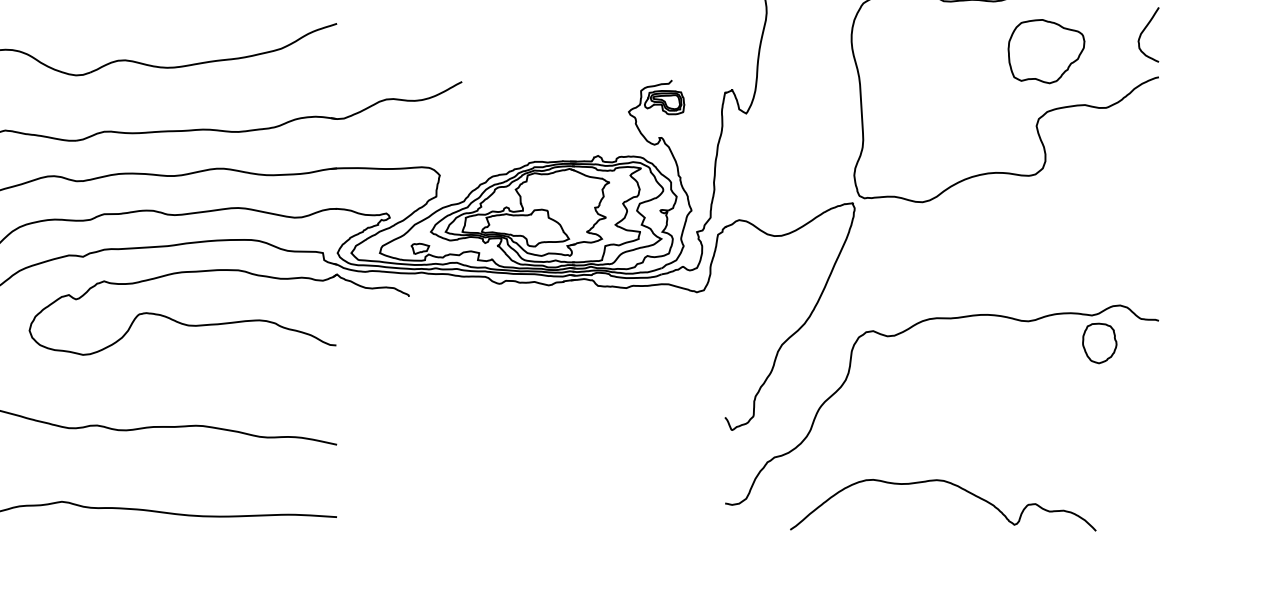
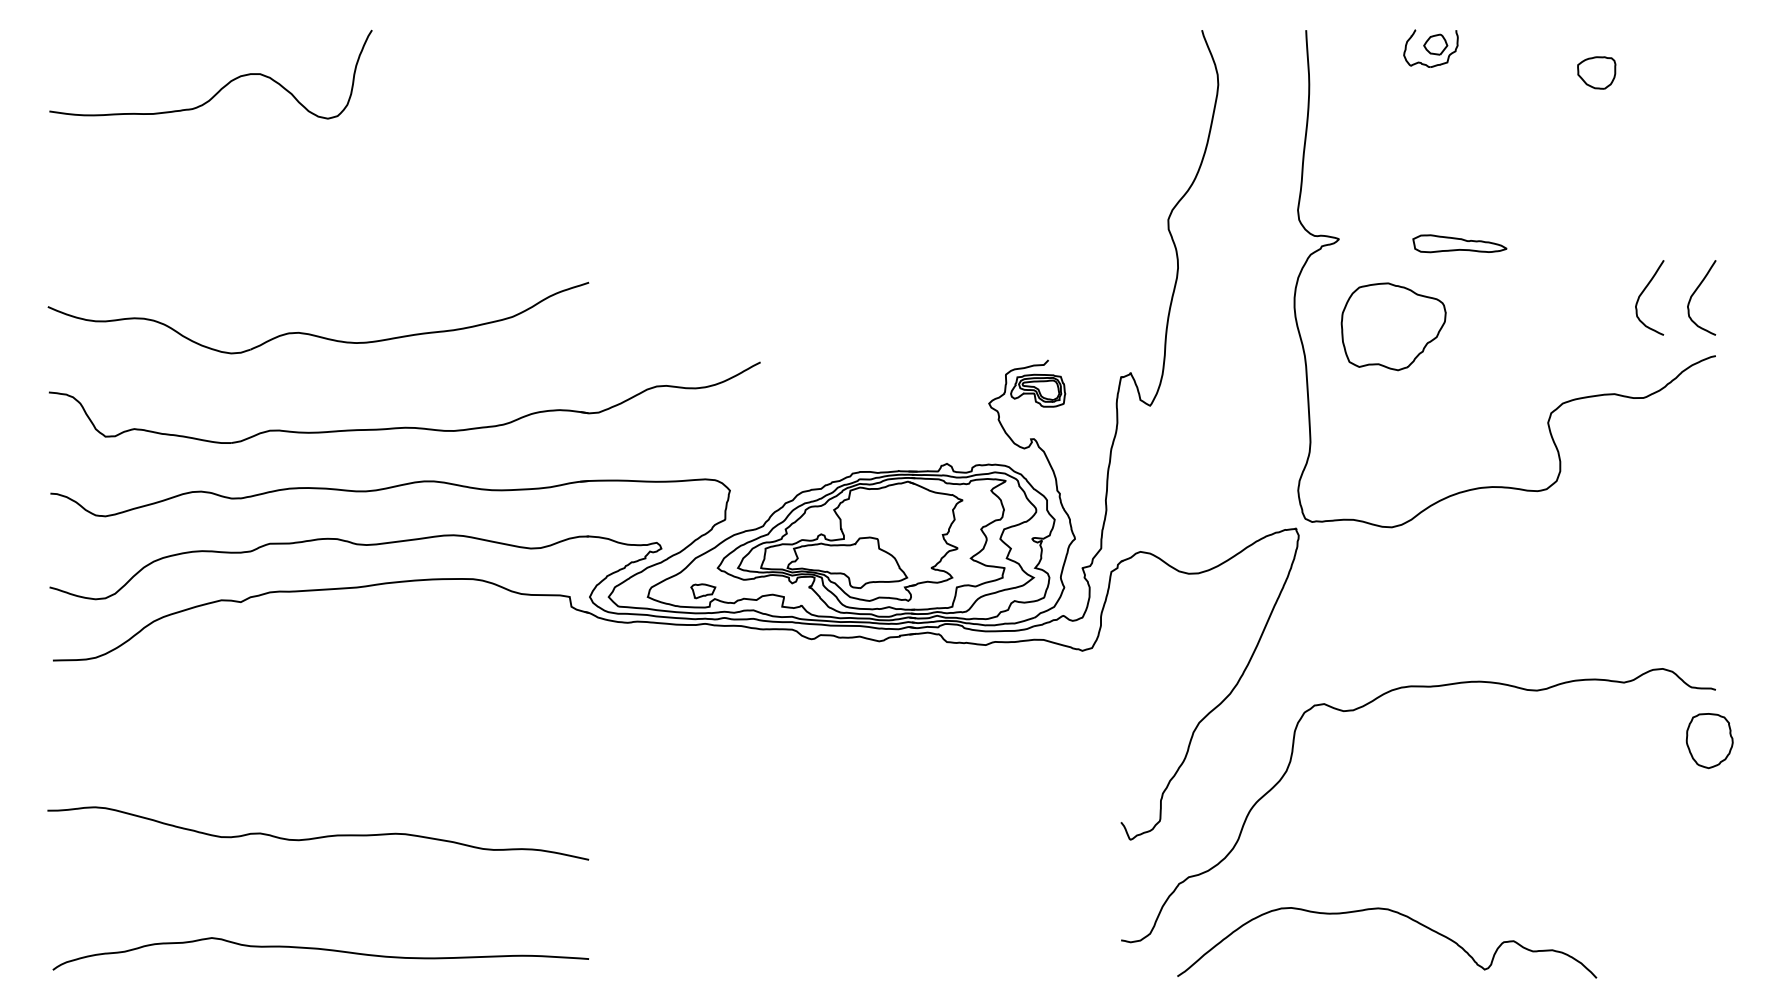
curve: (1106, 30) -> (1644, 291), added
part: (1046, 51) -> (1393, 326), moved
part: (219, 323) -> (427, 693), removed
part: (1099, 343) -> (1709, 741), moved
curve: (950, 483) -> (1396, 913), moved

